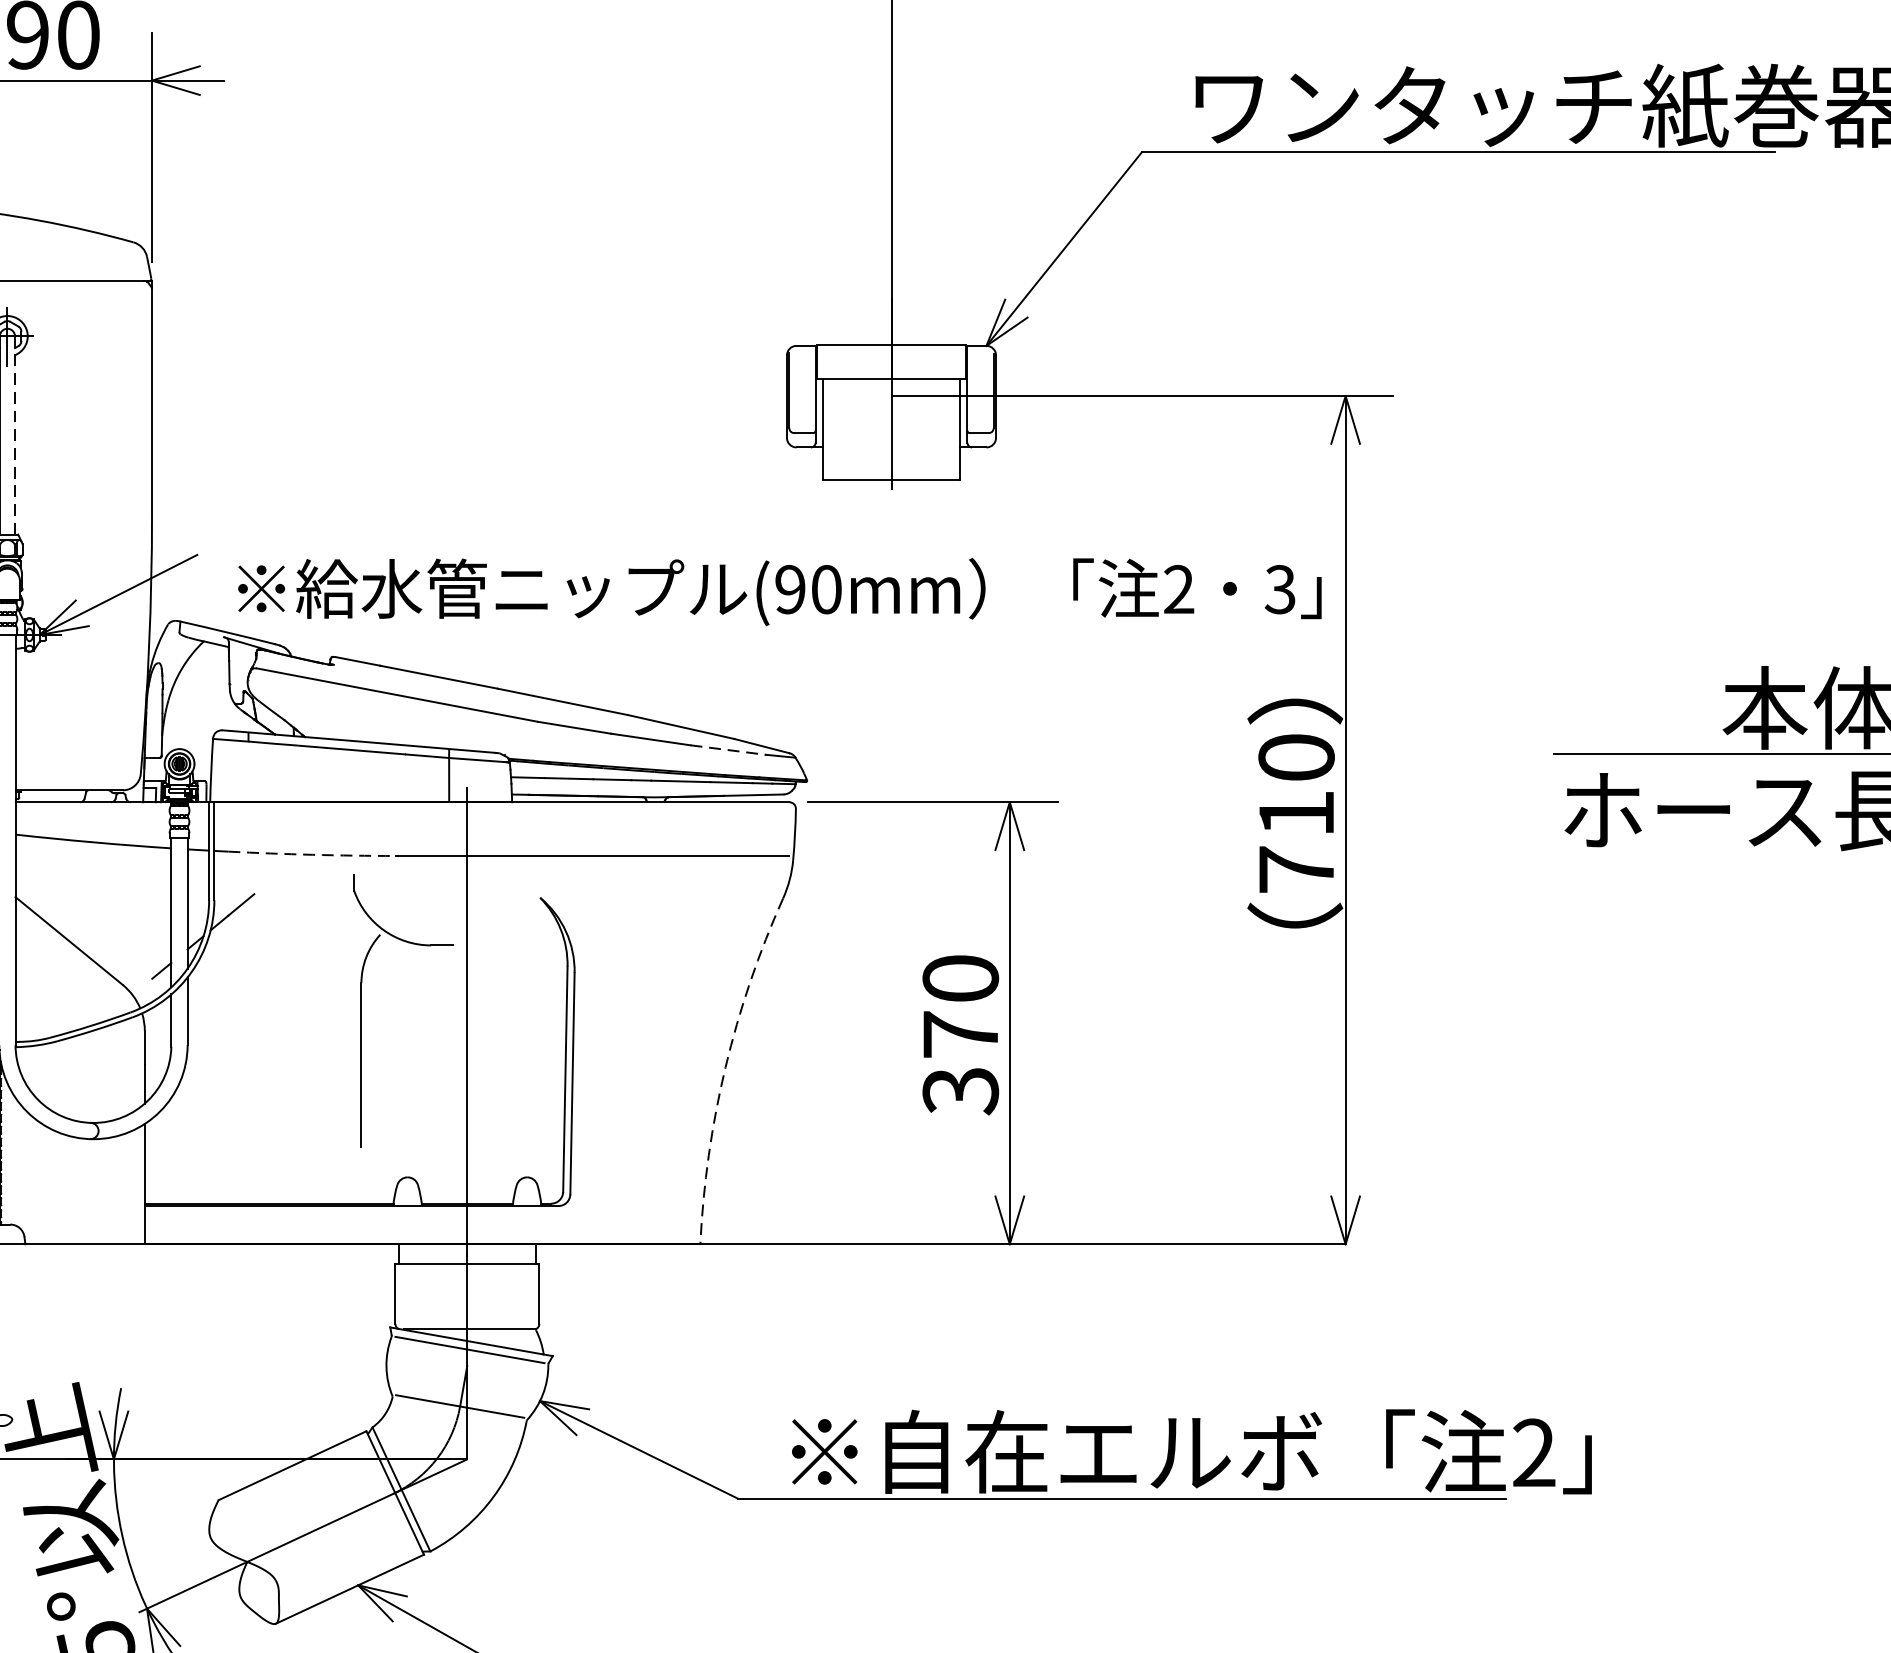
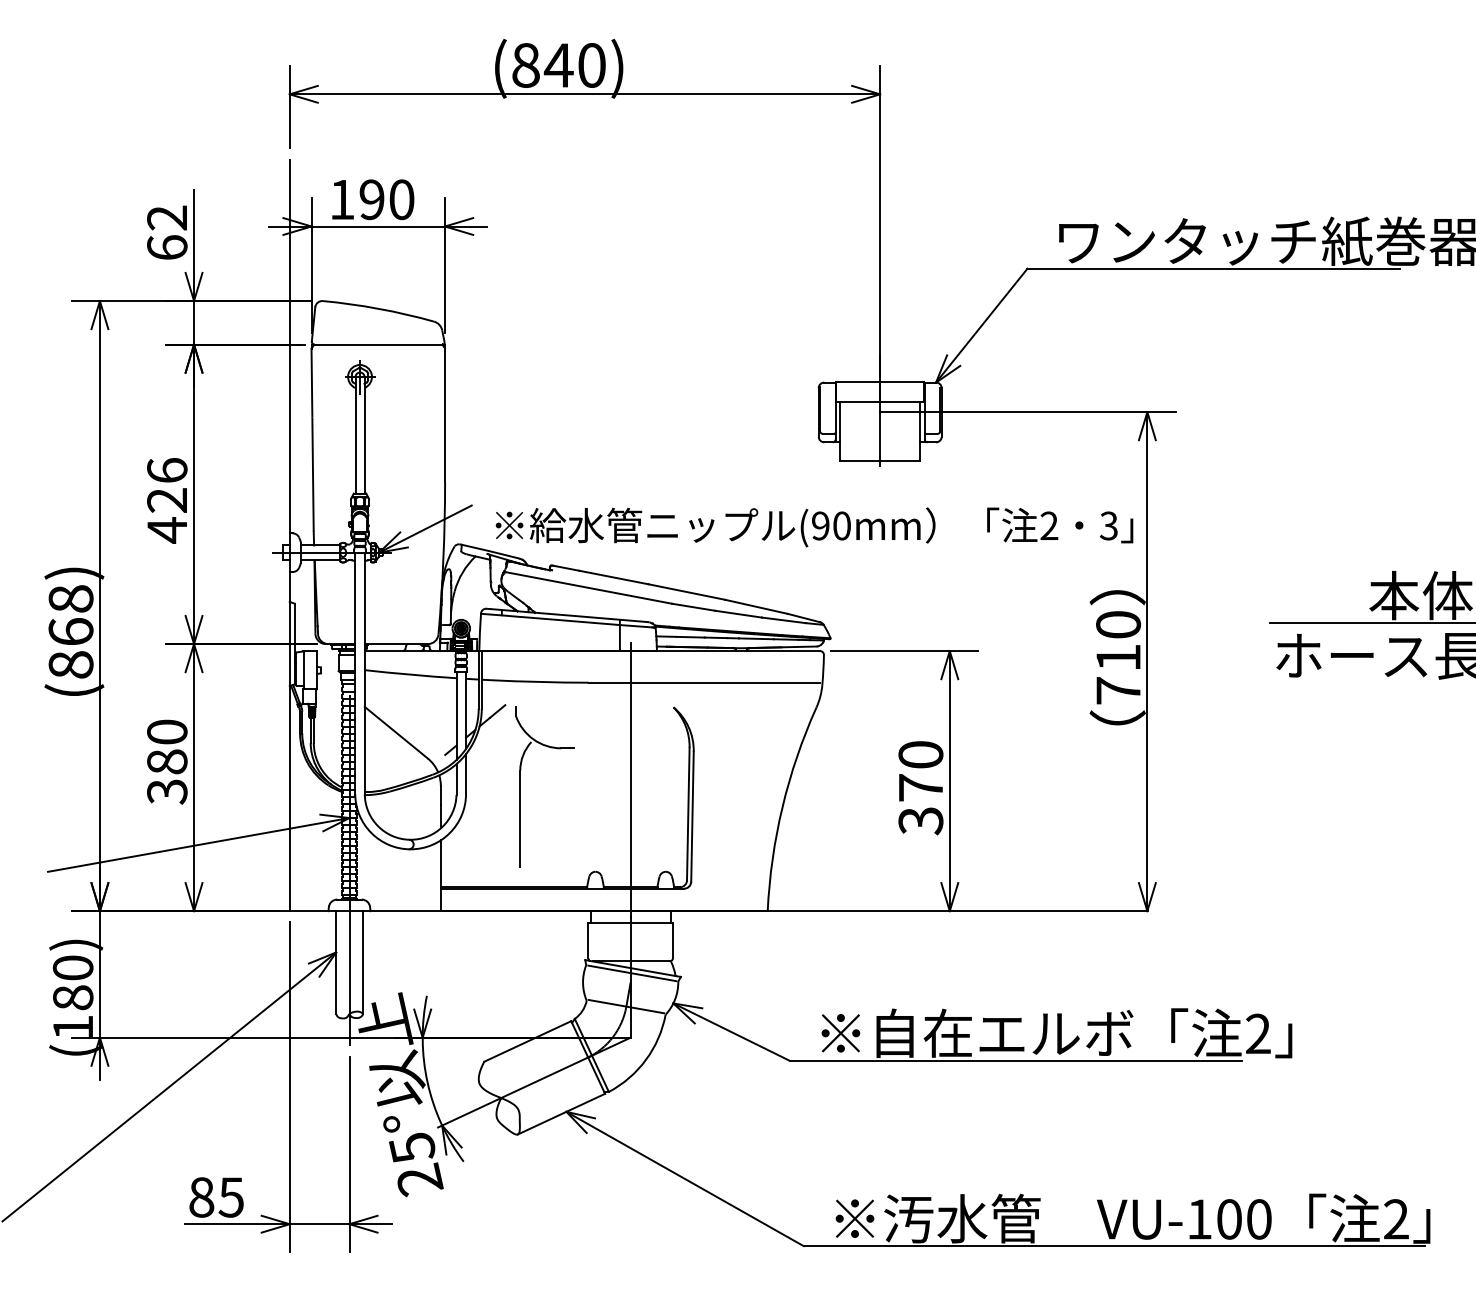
line: (15, 434) -> (364, 434), dashed -> solid
line: (728, 750) -> (784, 620), dashed -> solid
arc: (312, 855) -> (539, 682), dashed -> solid
part: (361, 1010) -> (520, 786), moved
arc: (725, 1068) -> (782, 807), dashed -> solid
line: (11, 1331) -> (362, 962), added

